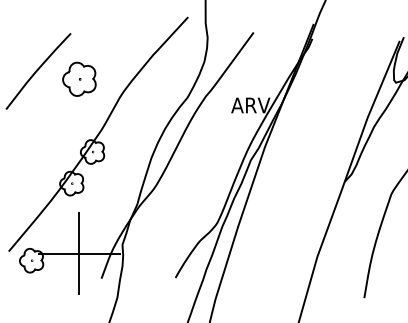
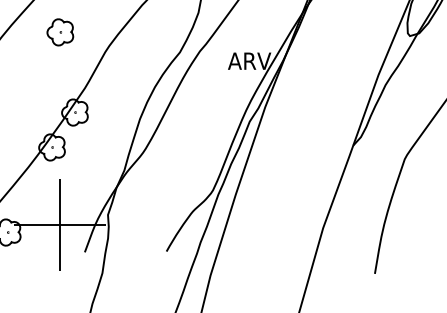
part: (78, 79) -> (59, 32), size x0.71

